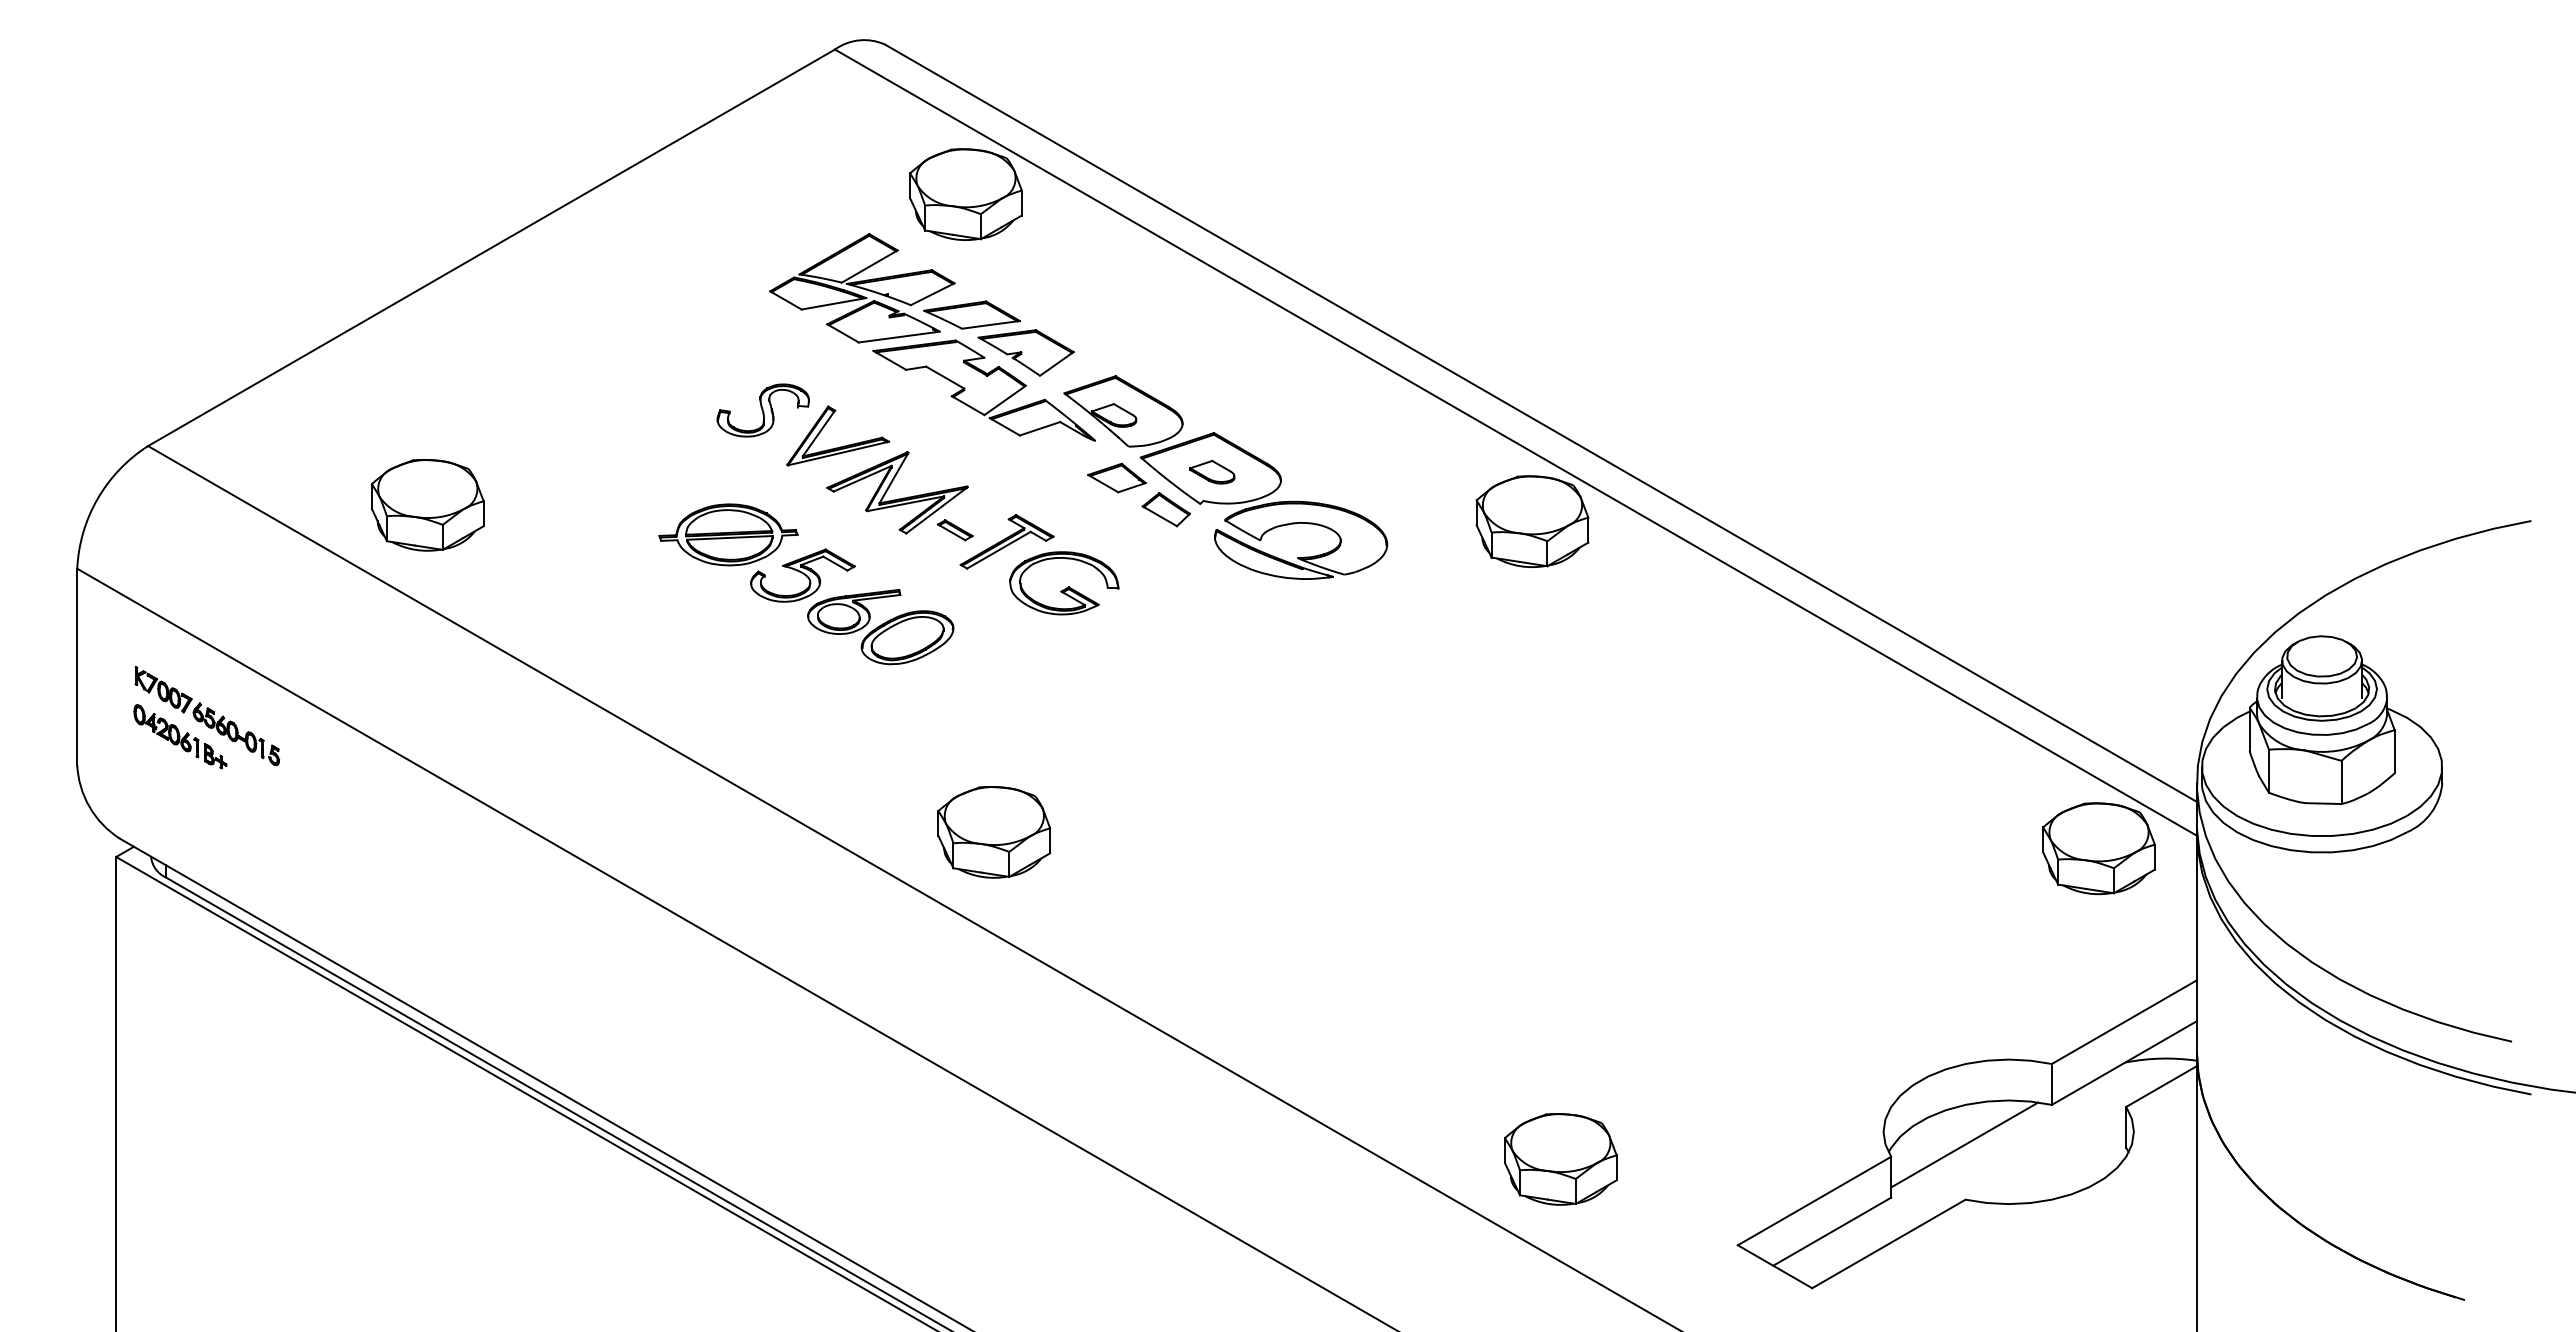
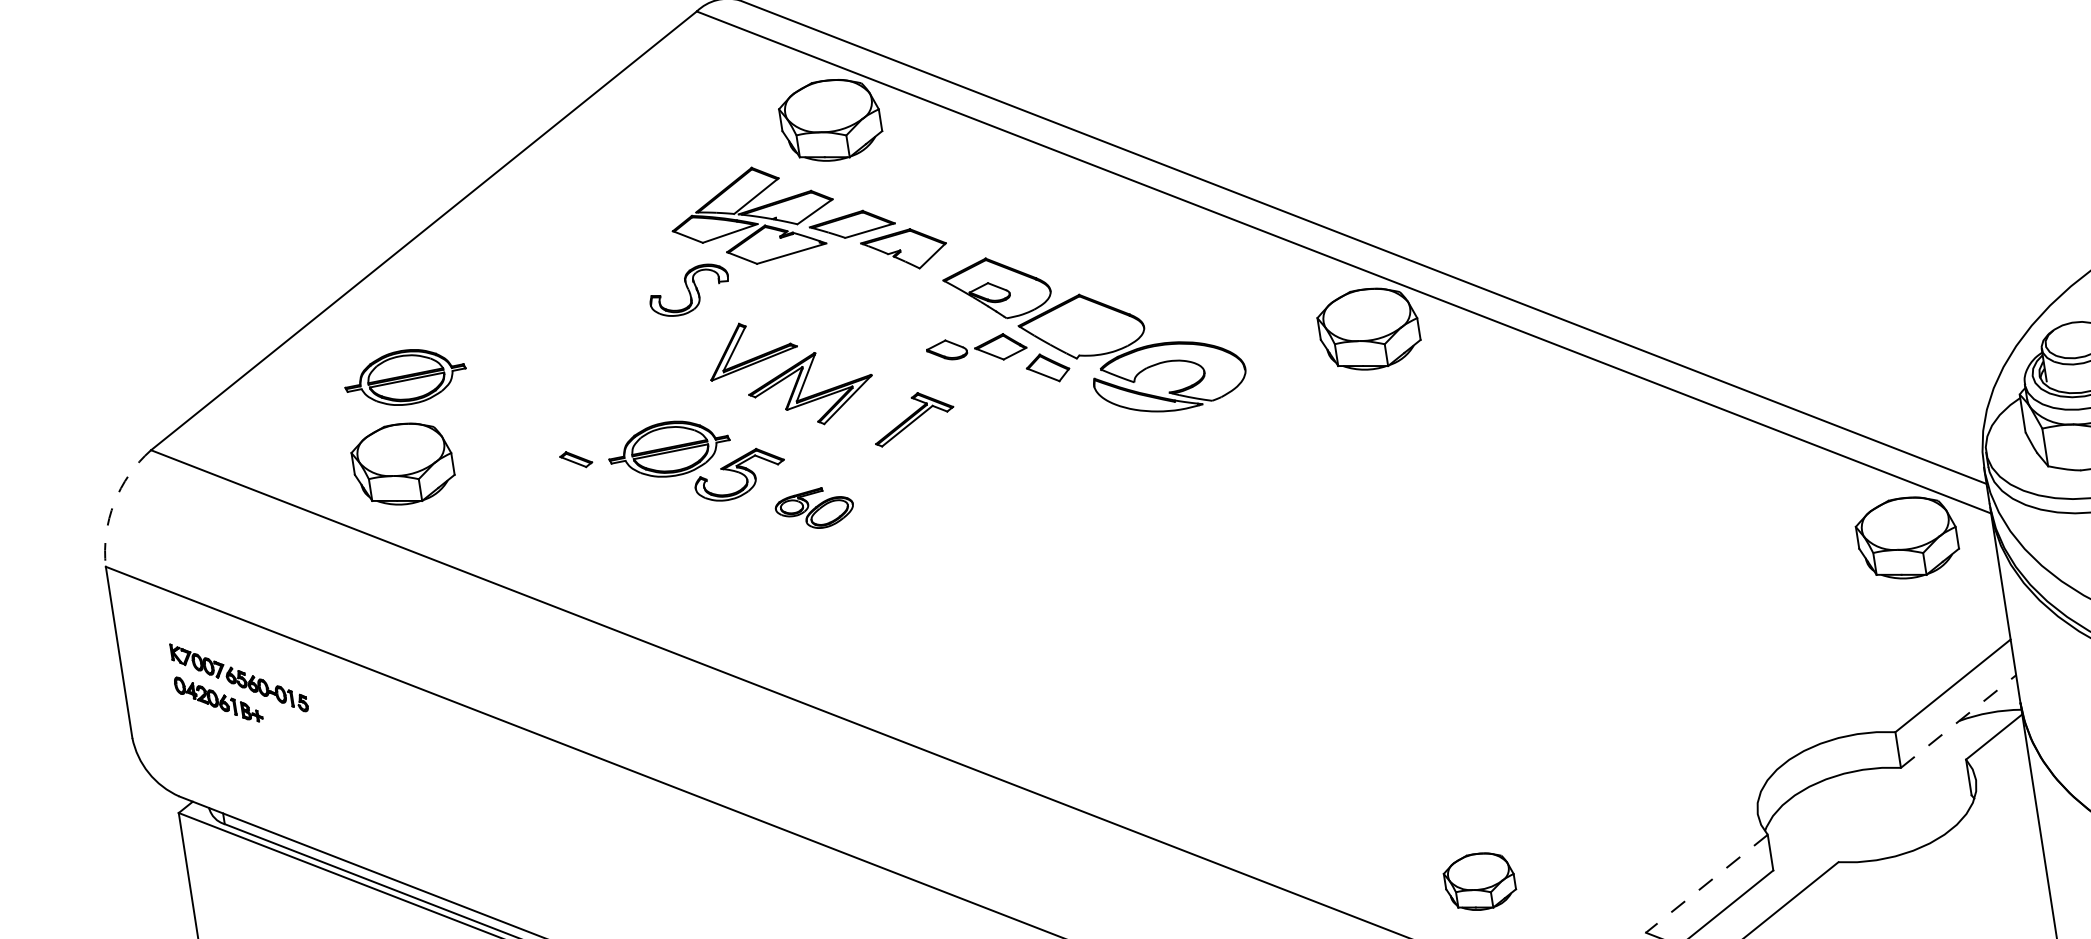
part: (983, 390) -> (872, 288), removed
part: (445, 408) -> (405, 377), added
part: (762, 410) -> (688, 290), moved
part: (1212, 471) -> (947, 349), moved
arc: (97, 498) -> (114, 502), solid -> dashed
part: (955, 530) -> (576, 459), moved
part: (1064, 583) -> (969, 446), removed
part: (880, 626) -> (814, 508), size x0.6
part: (994, 832) -> (941, 673), removed
line: (2124, 1063) -> (1958, 721), solid -> dashed
line: (1964, 1144) -> (1830, 814), removed
part: (1560, 1159) -> (1479, 881), size x0.7
line: (1814, 1201) -> (1706, 884), solid -> dashed

